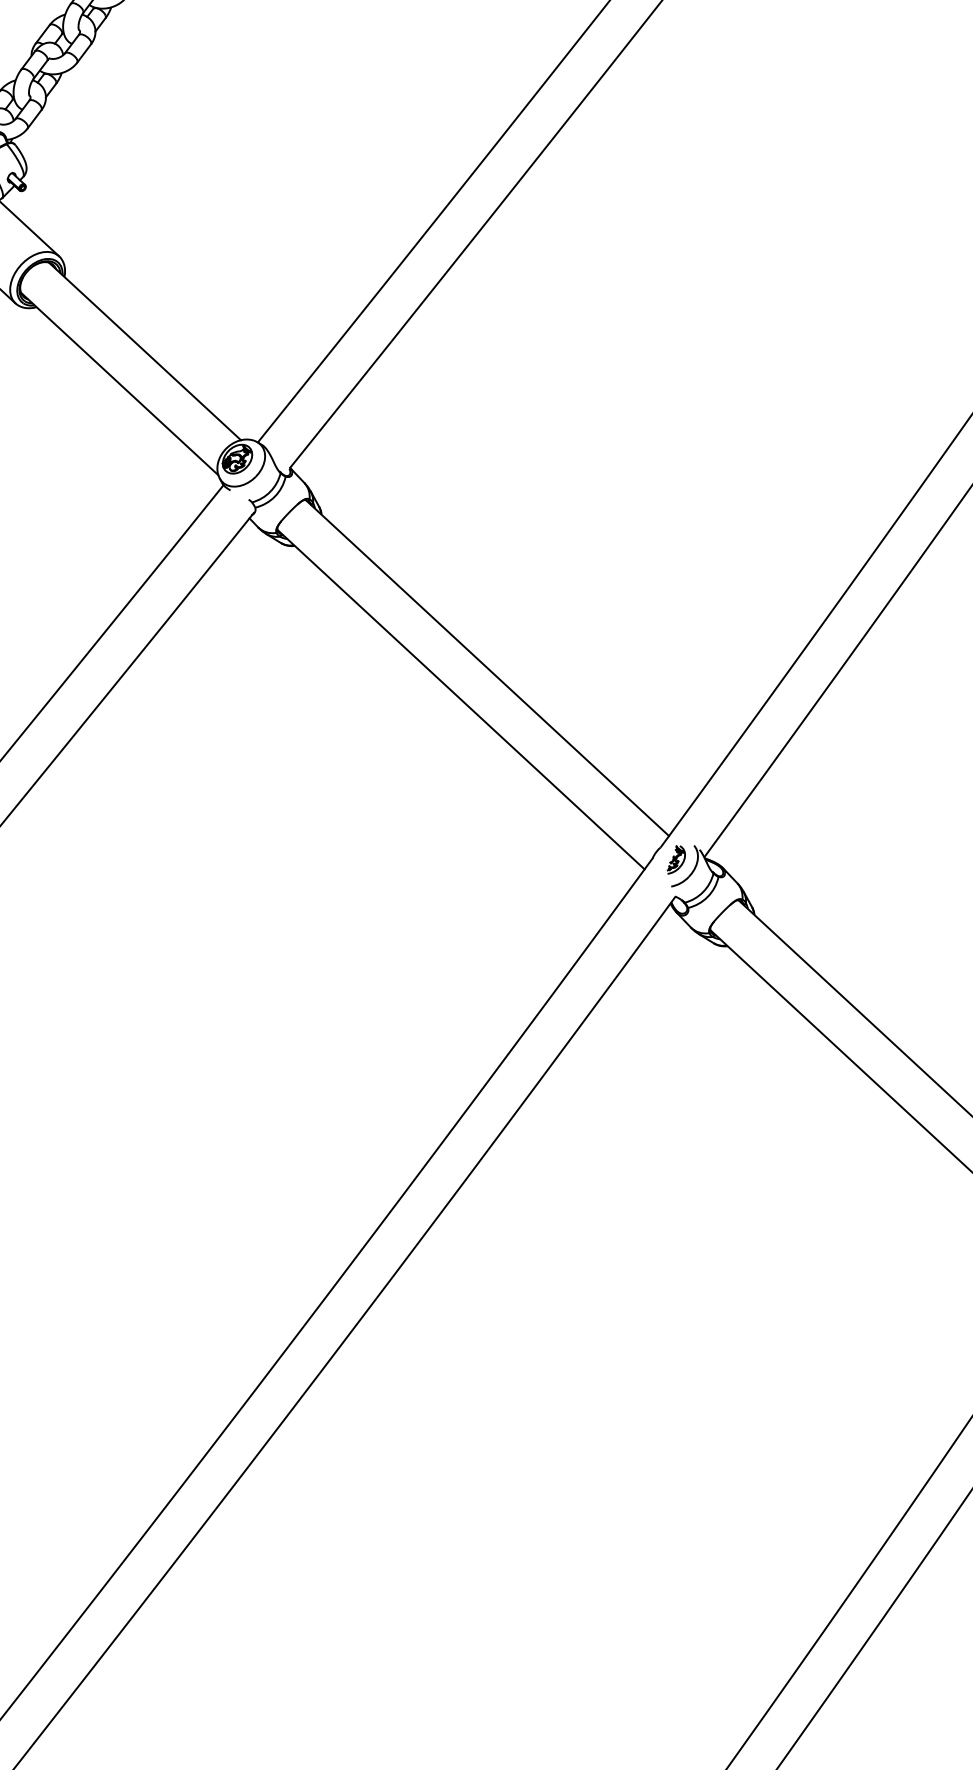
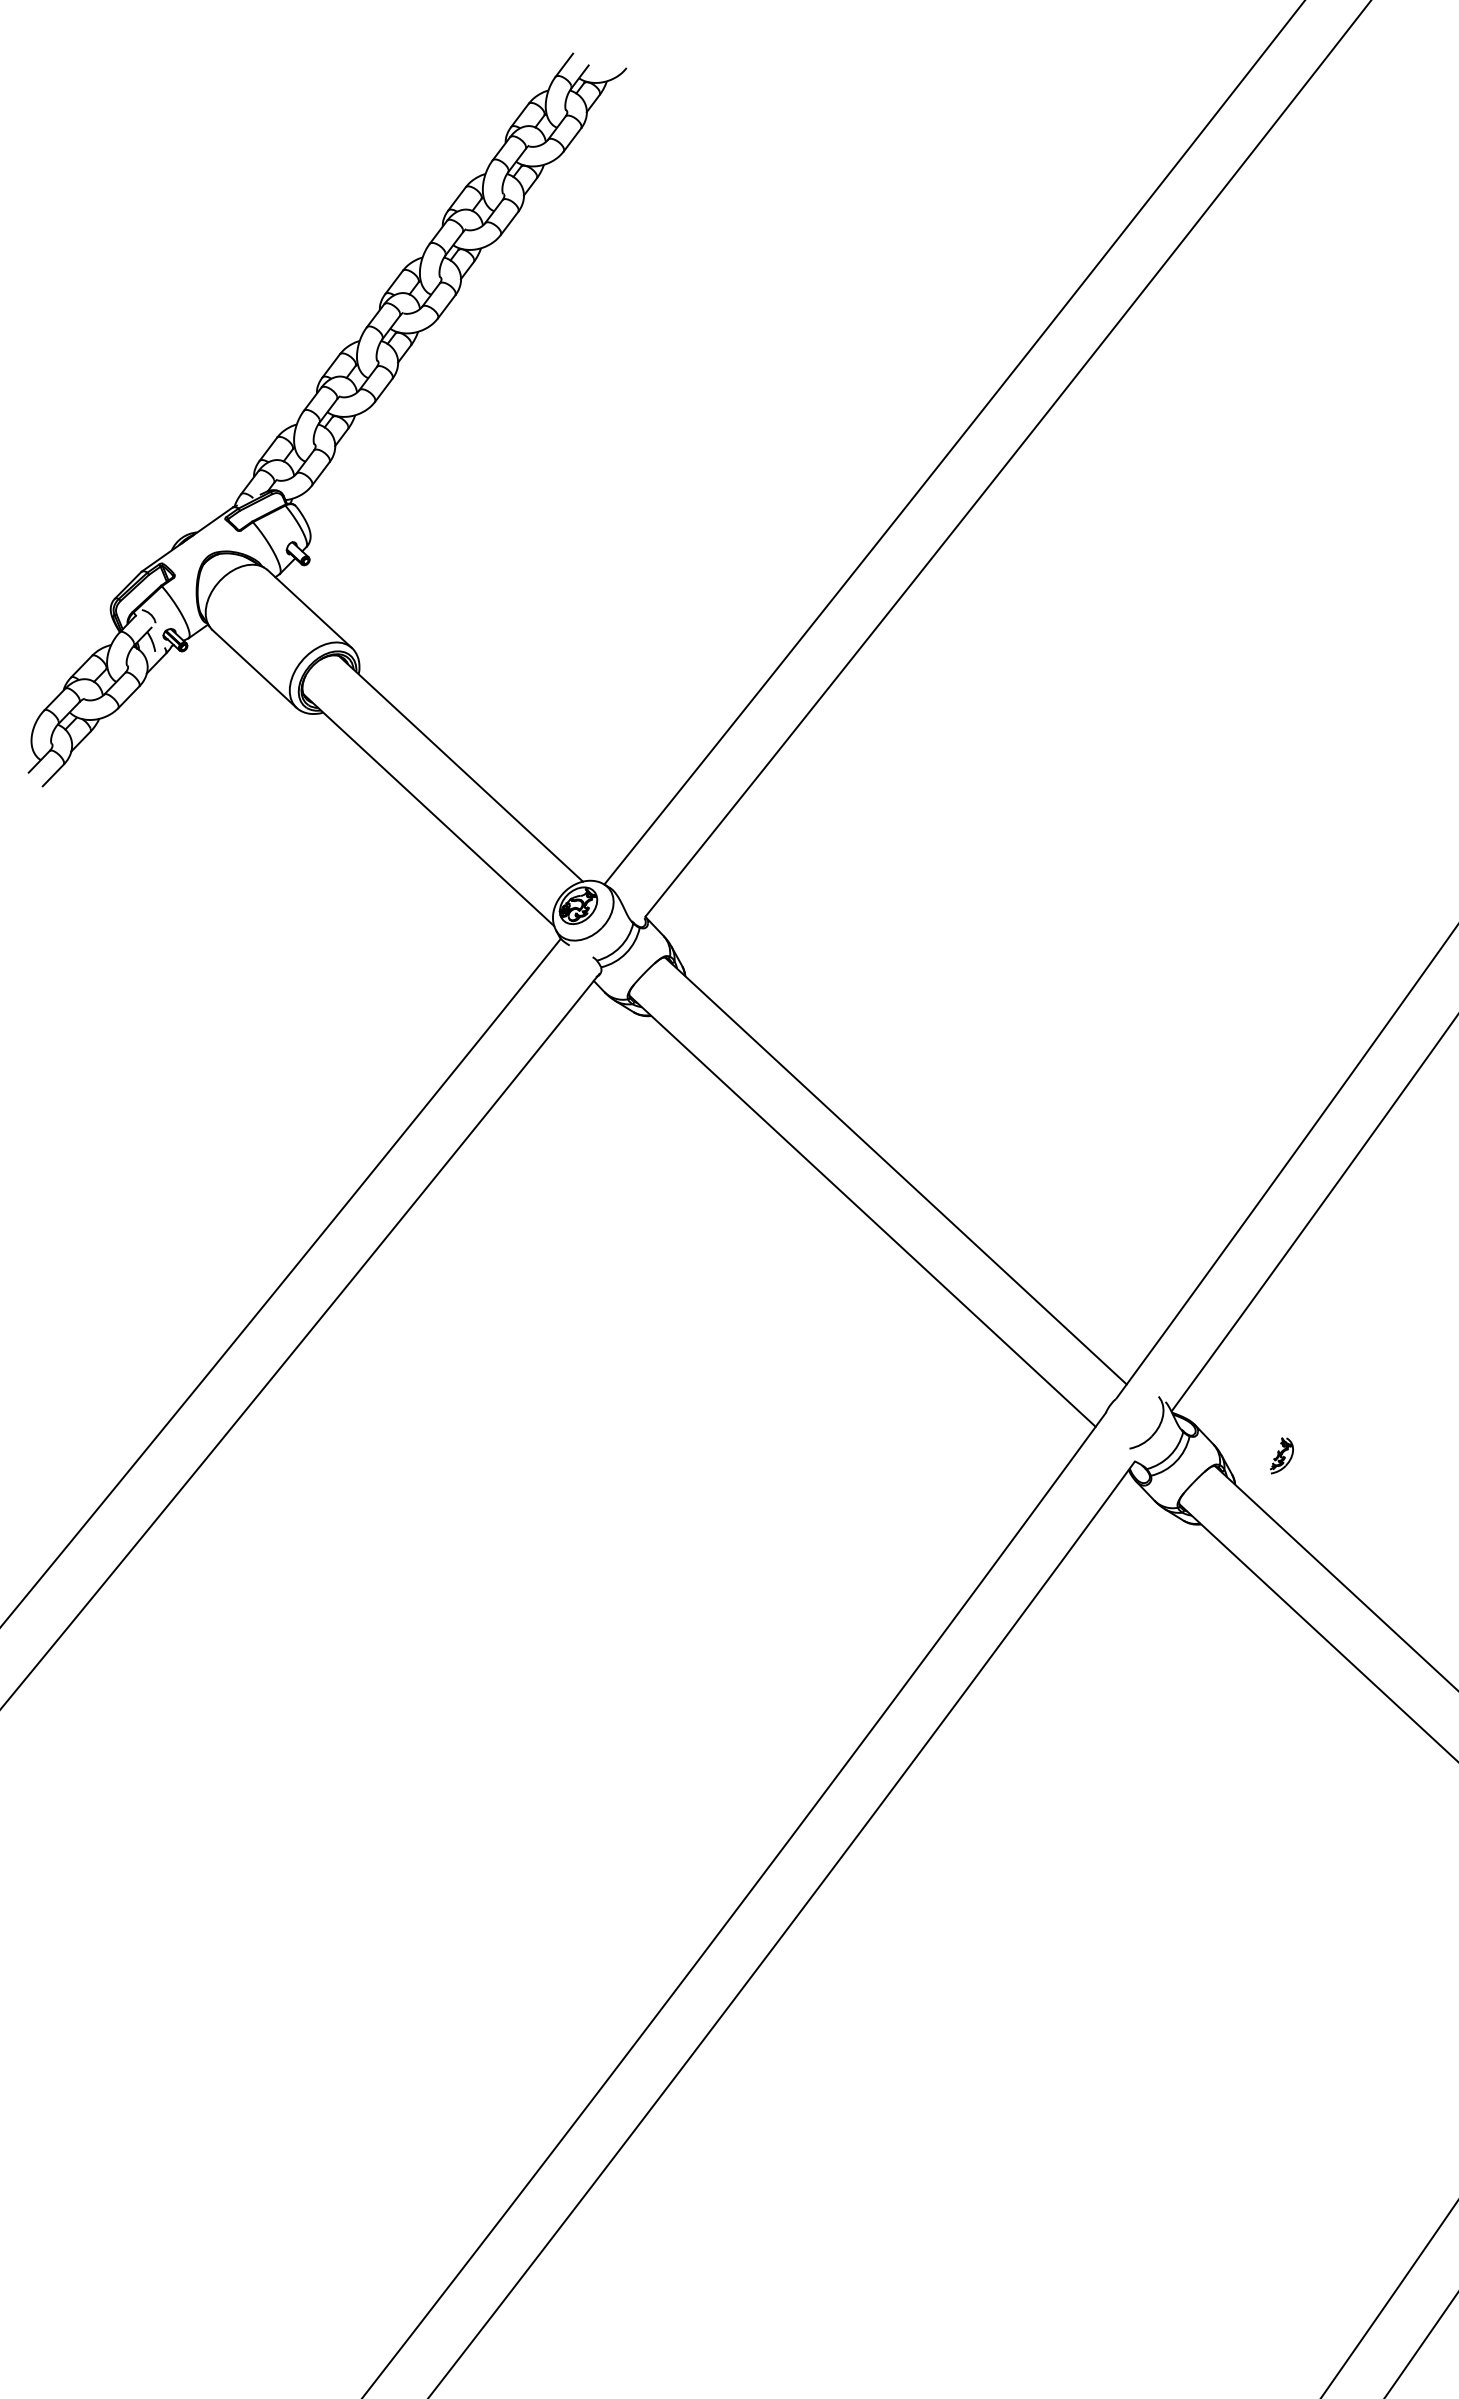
part: (676, 859) -> (1282, 1455), moved

